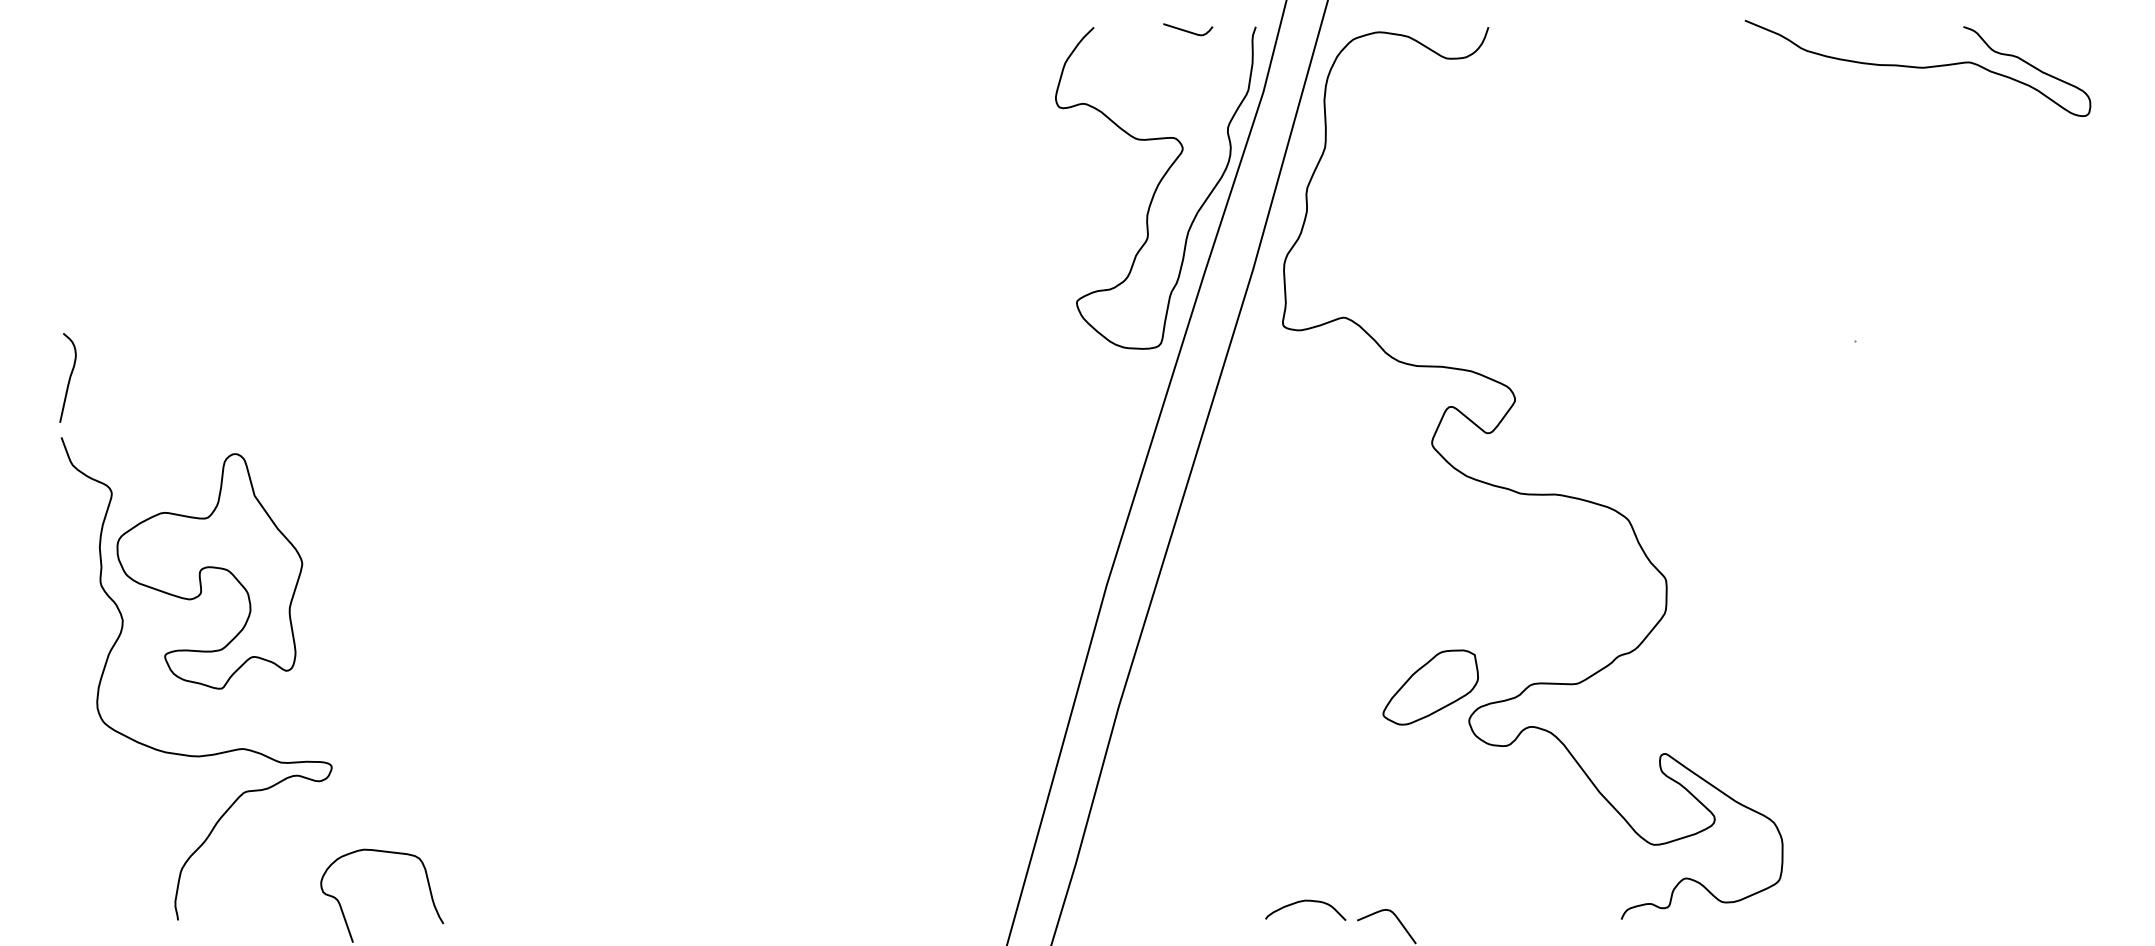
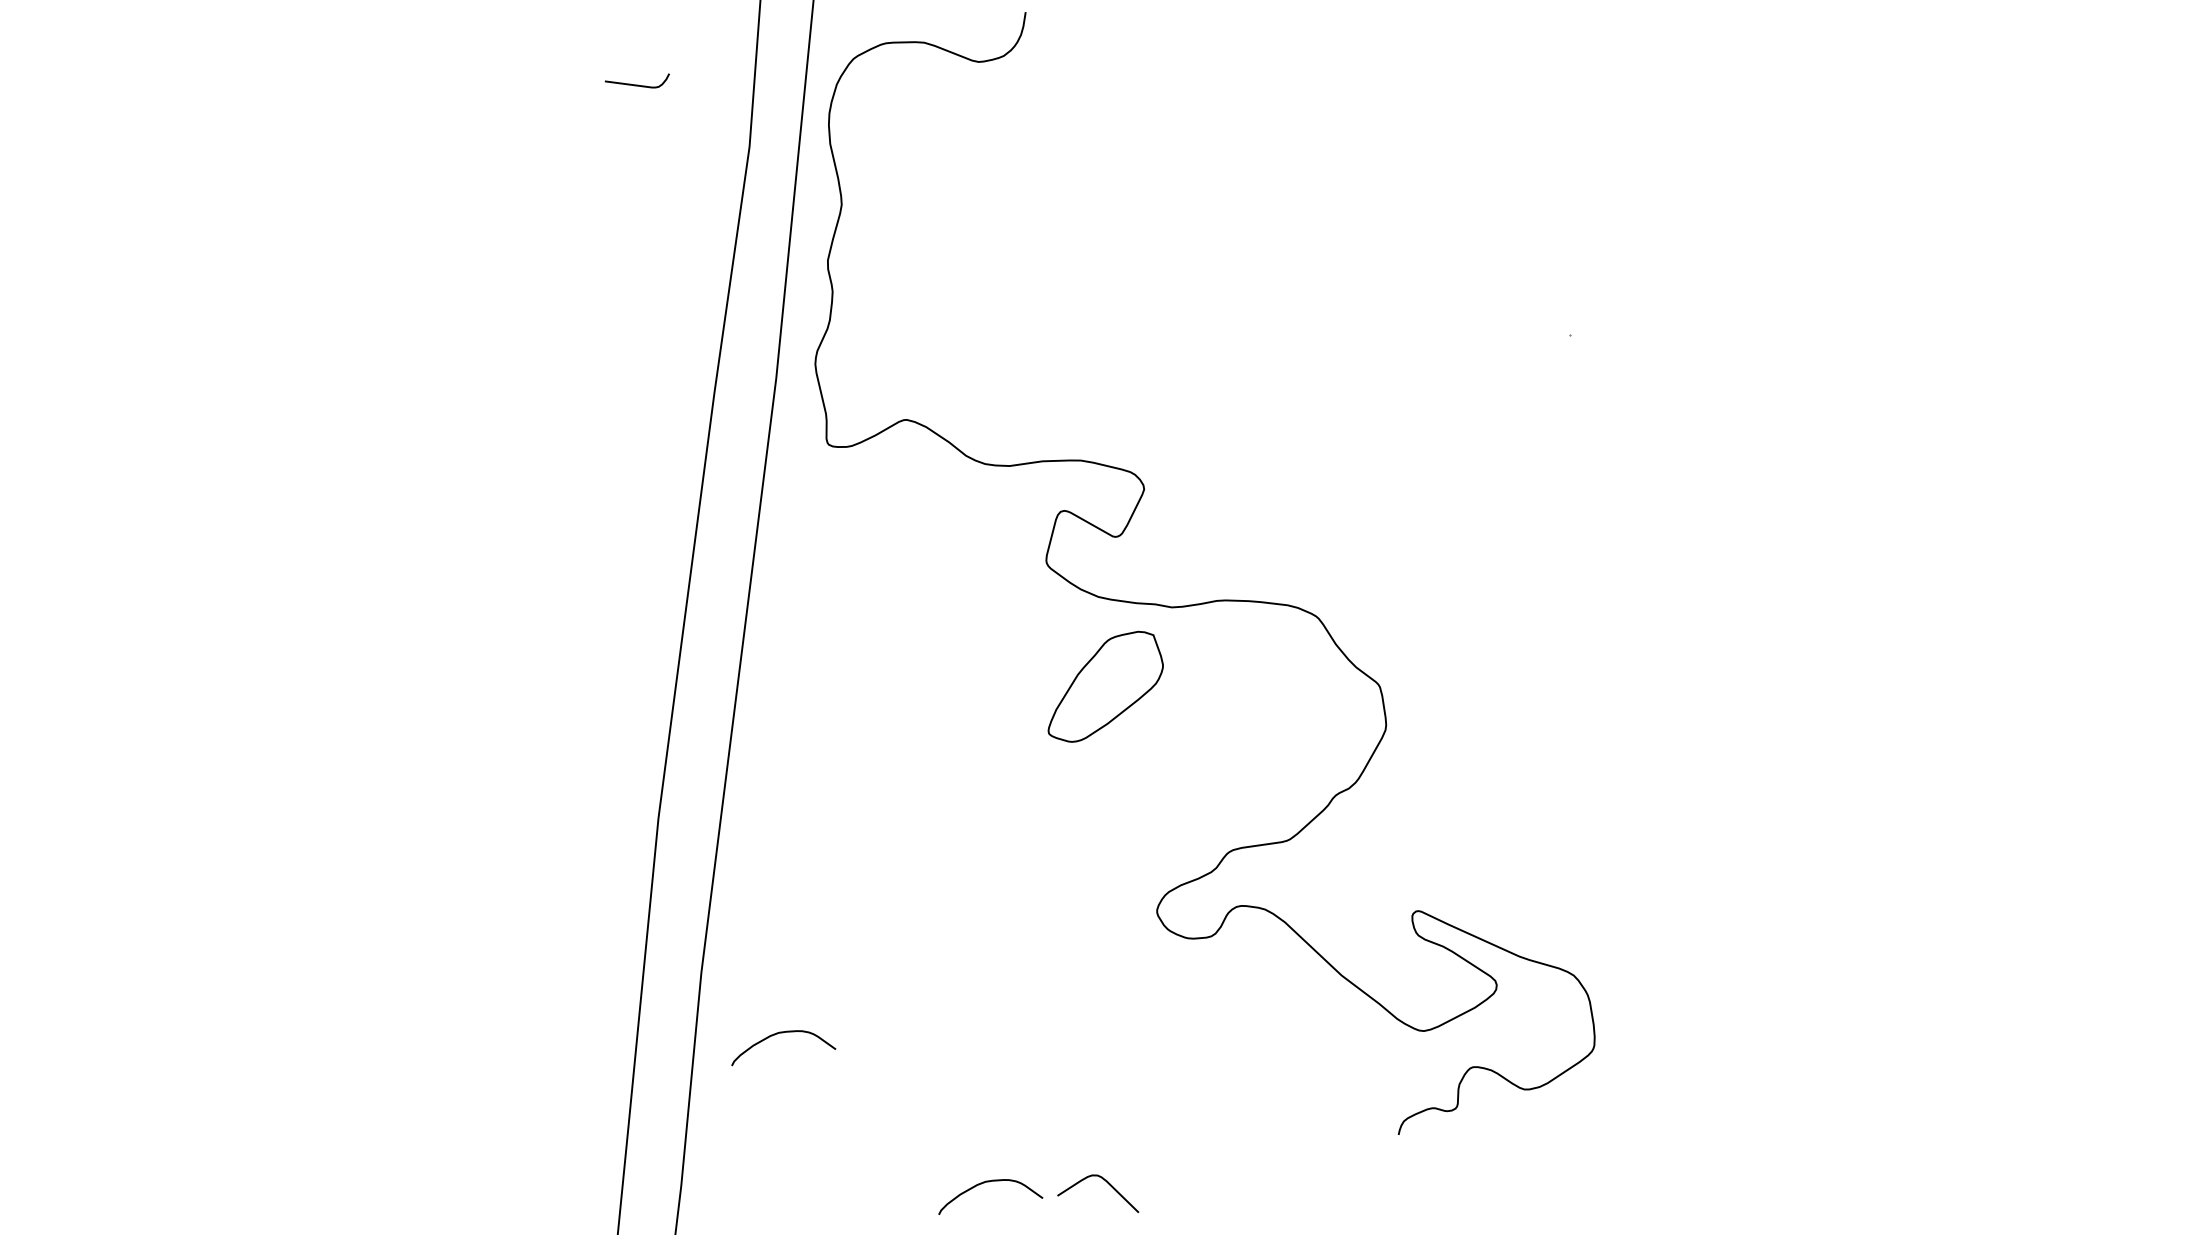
curve: (1156, 187) -> (632, 294), removed
part: (1430, 687) -> (1103, 687), moved
curve: (1169, 762) -> (779, 1033), added

